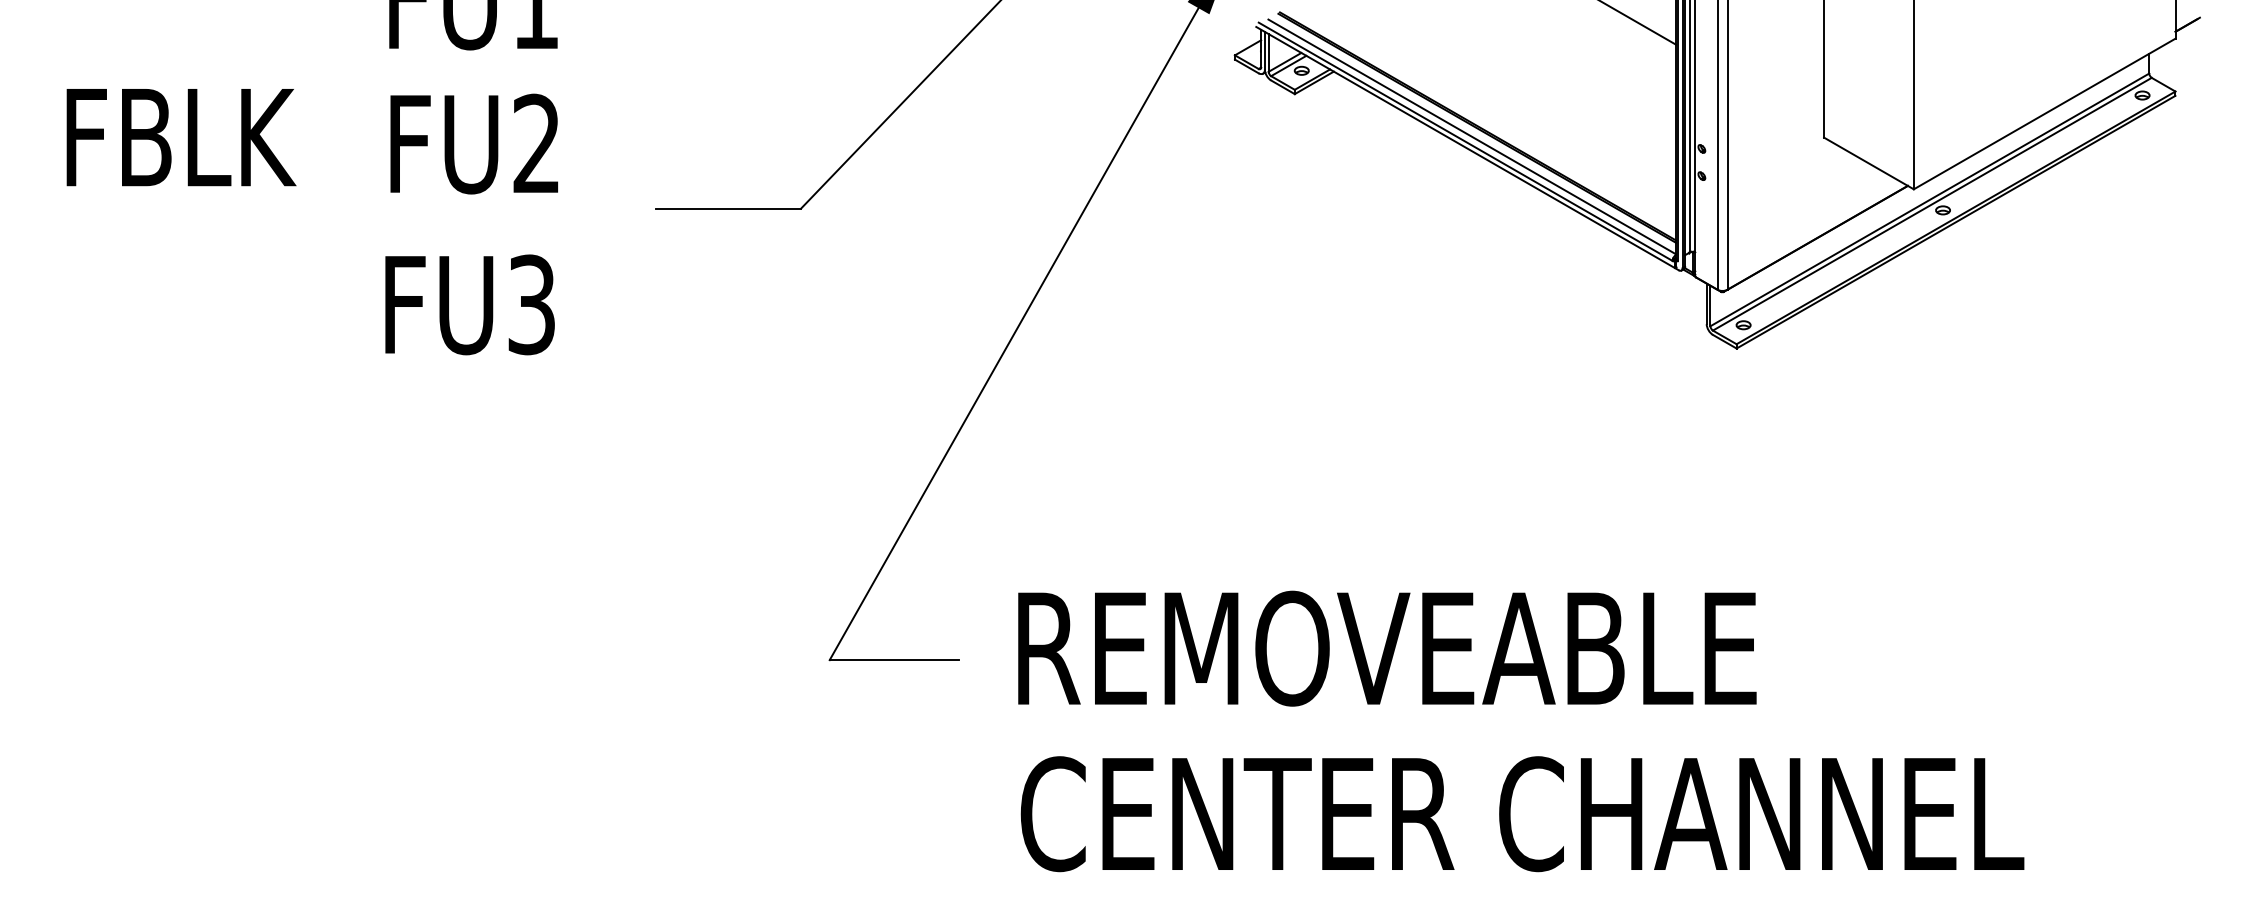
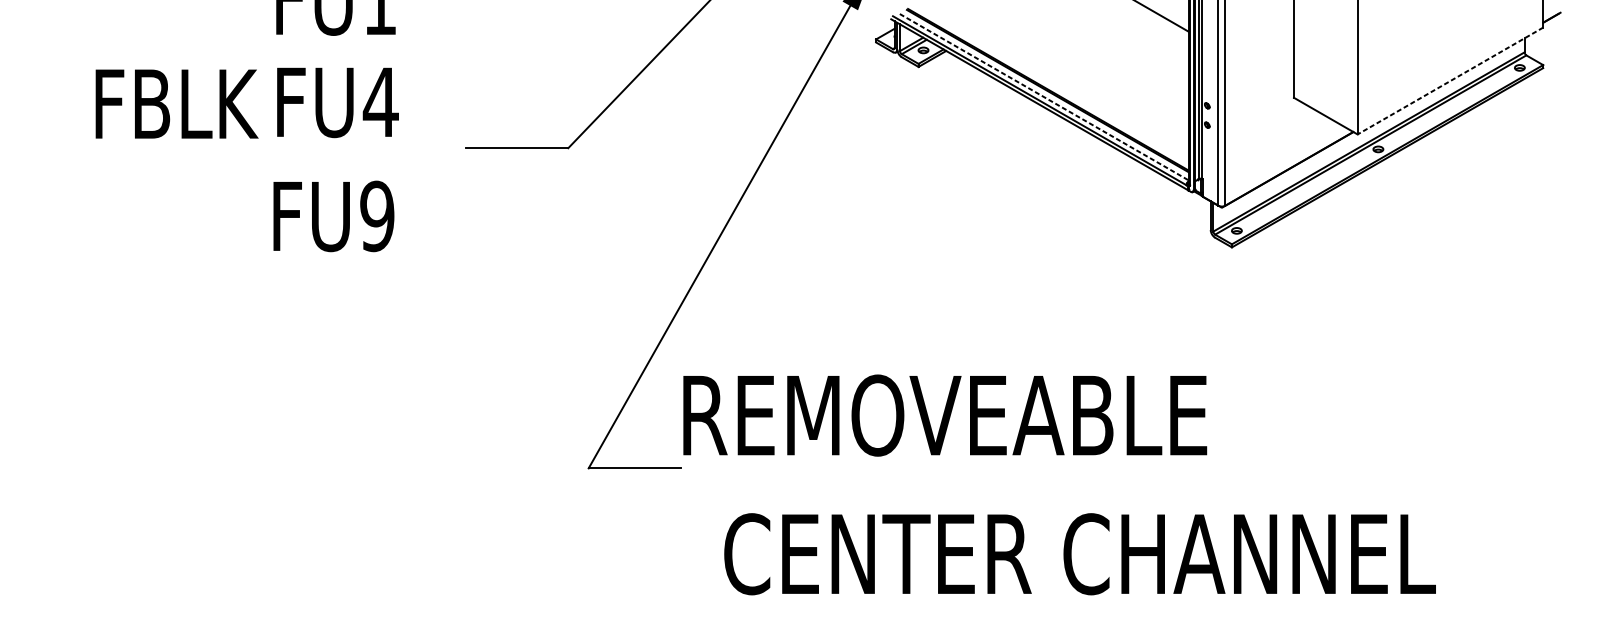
line: (2044, 113) -> (1450, 80), solid -> dashed
text: (181, 137) -> (177, 104), moved
line: (1472, 137) -> (1044, 97), solid -> dashed
text: (536, 142) -> (380, 101), FU2 -> FU4
text: (531, 304) -> (377, 216), FU3 -> FU9
text: (1387, 648) -> (945, 415), moved
text: (1522, 814) -> (1080, 554), moved

